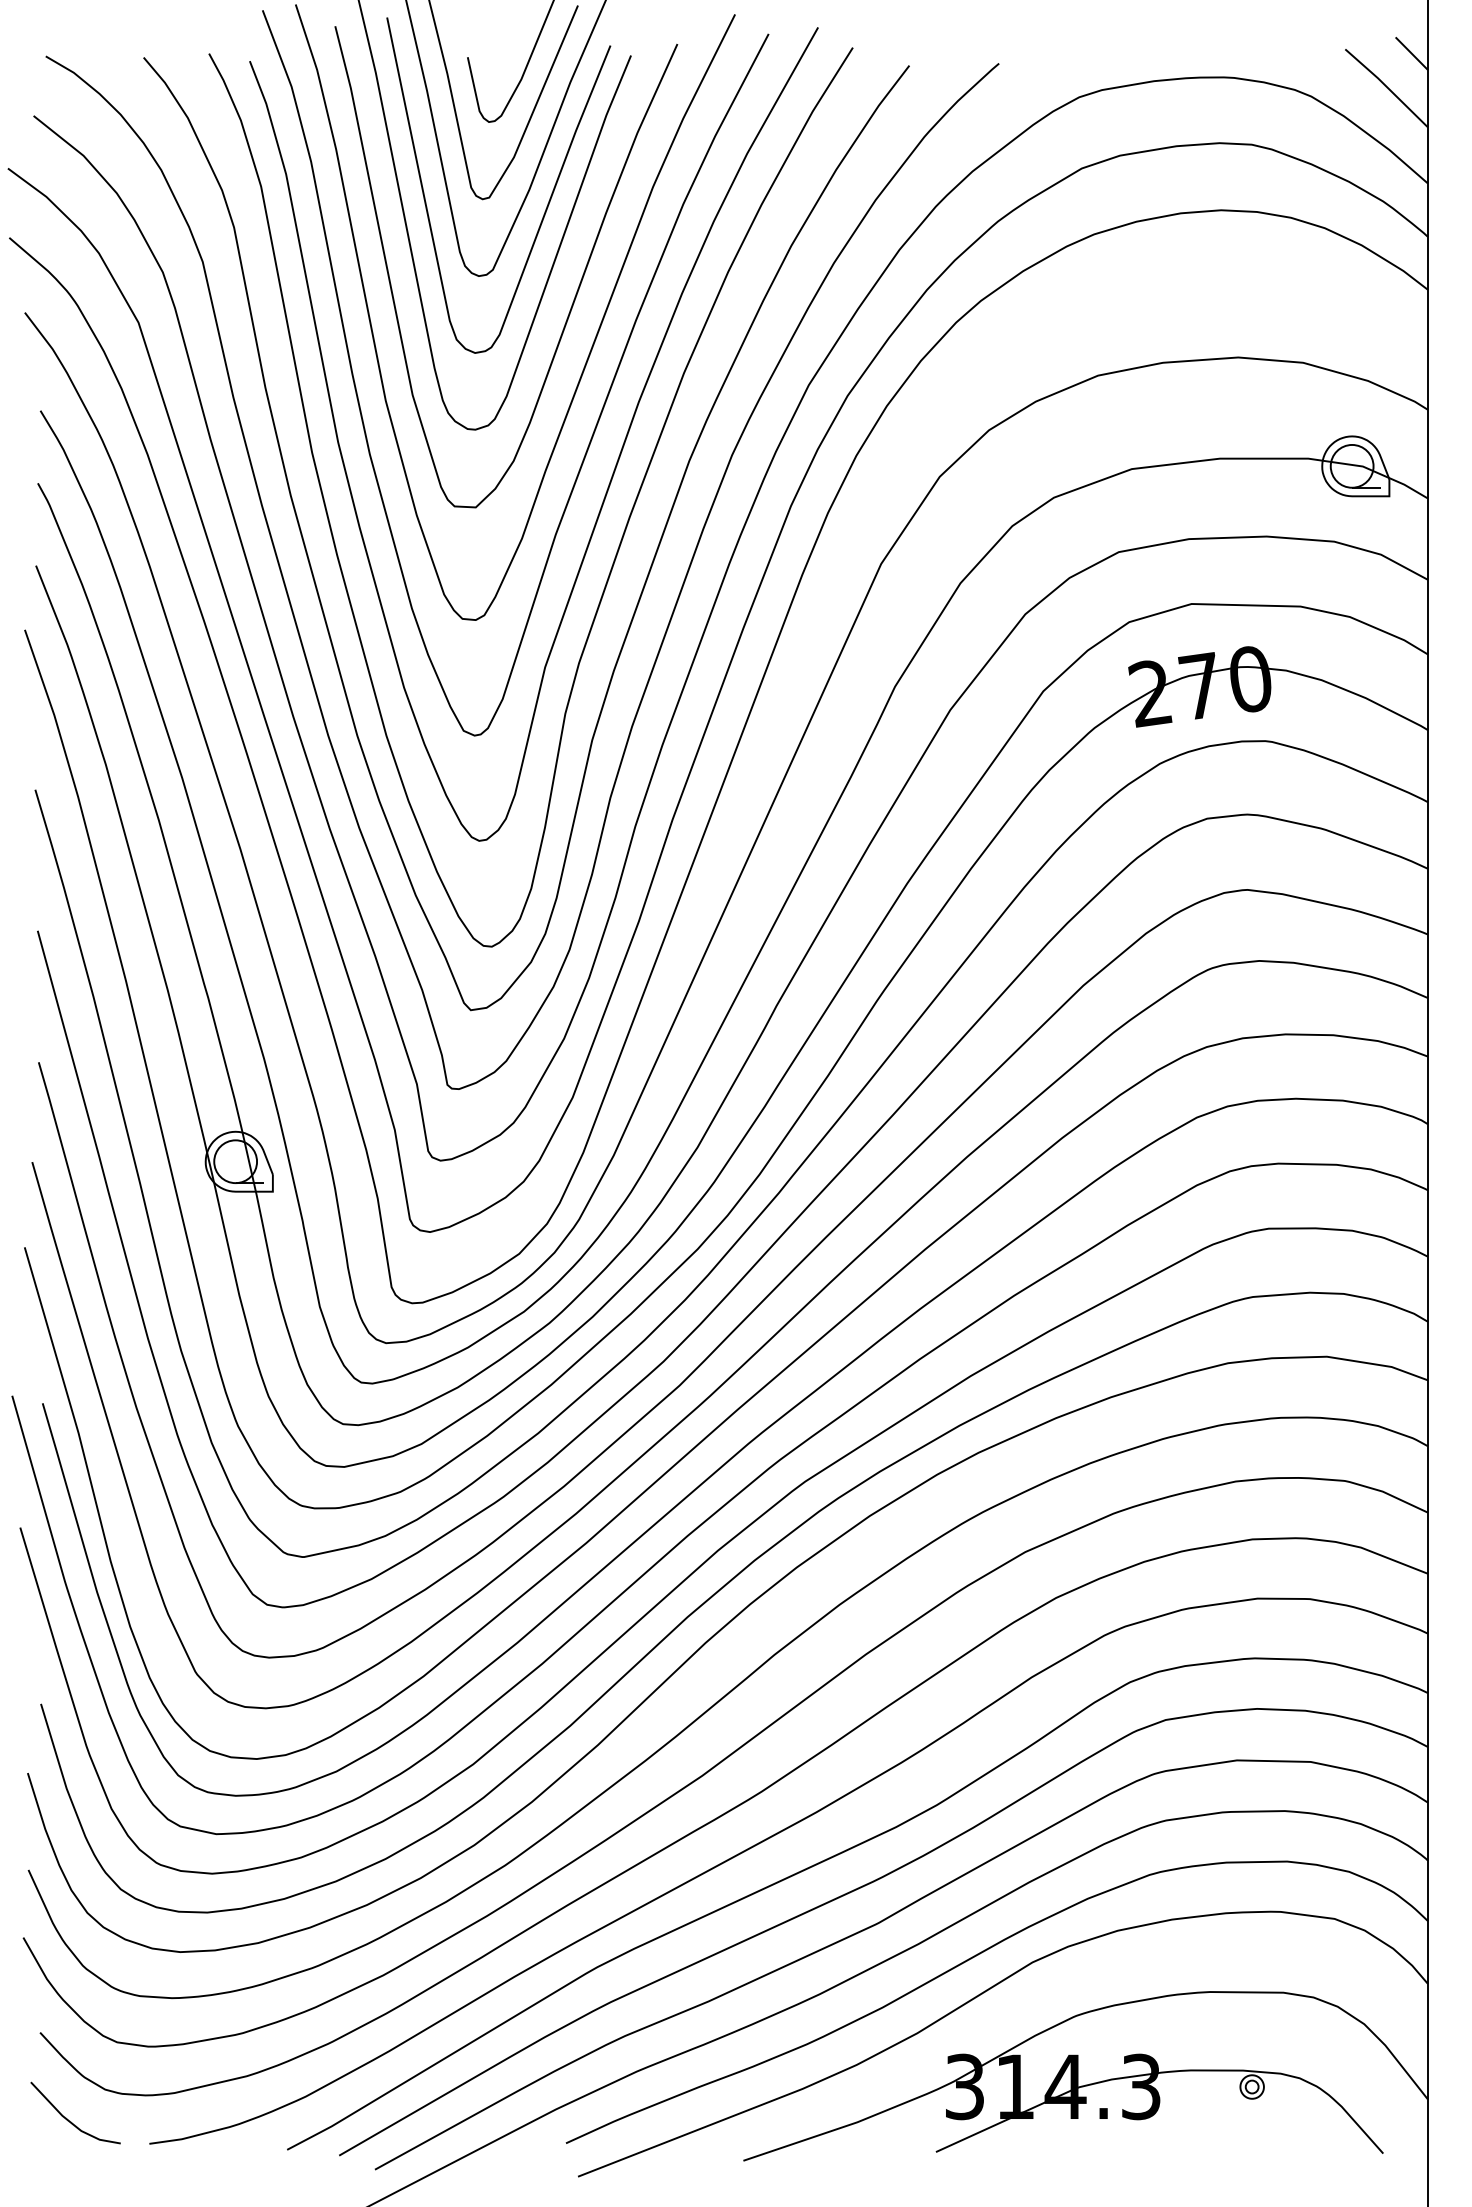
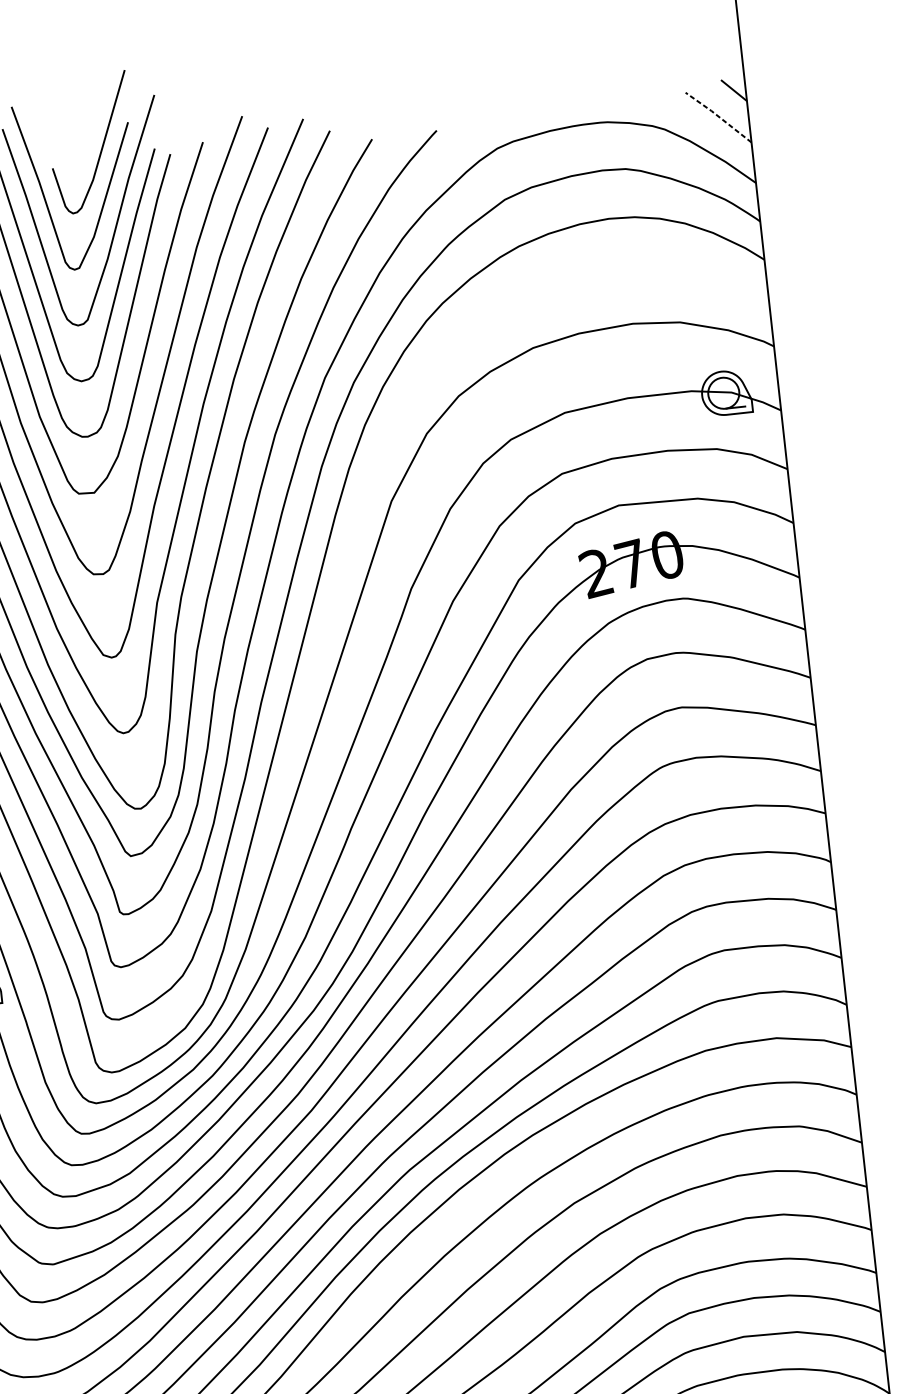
line: (1387, 87) -> (719, 116), solid -> dashed

